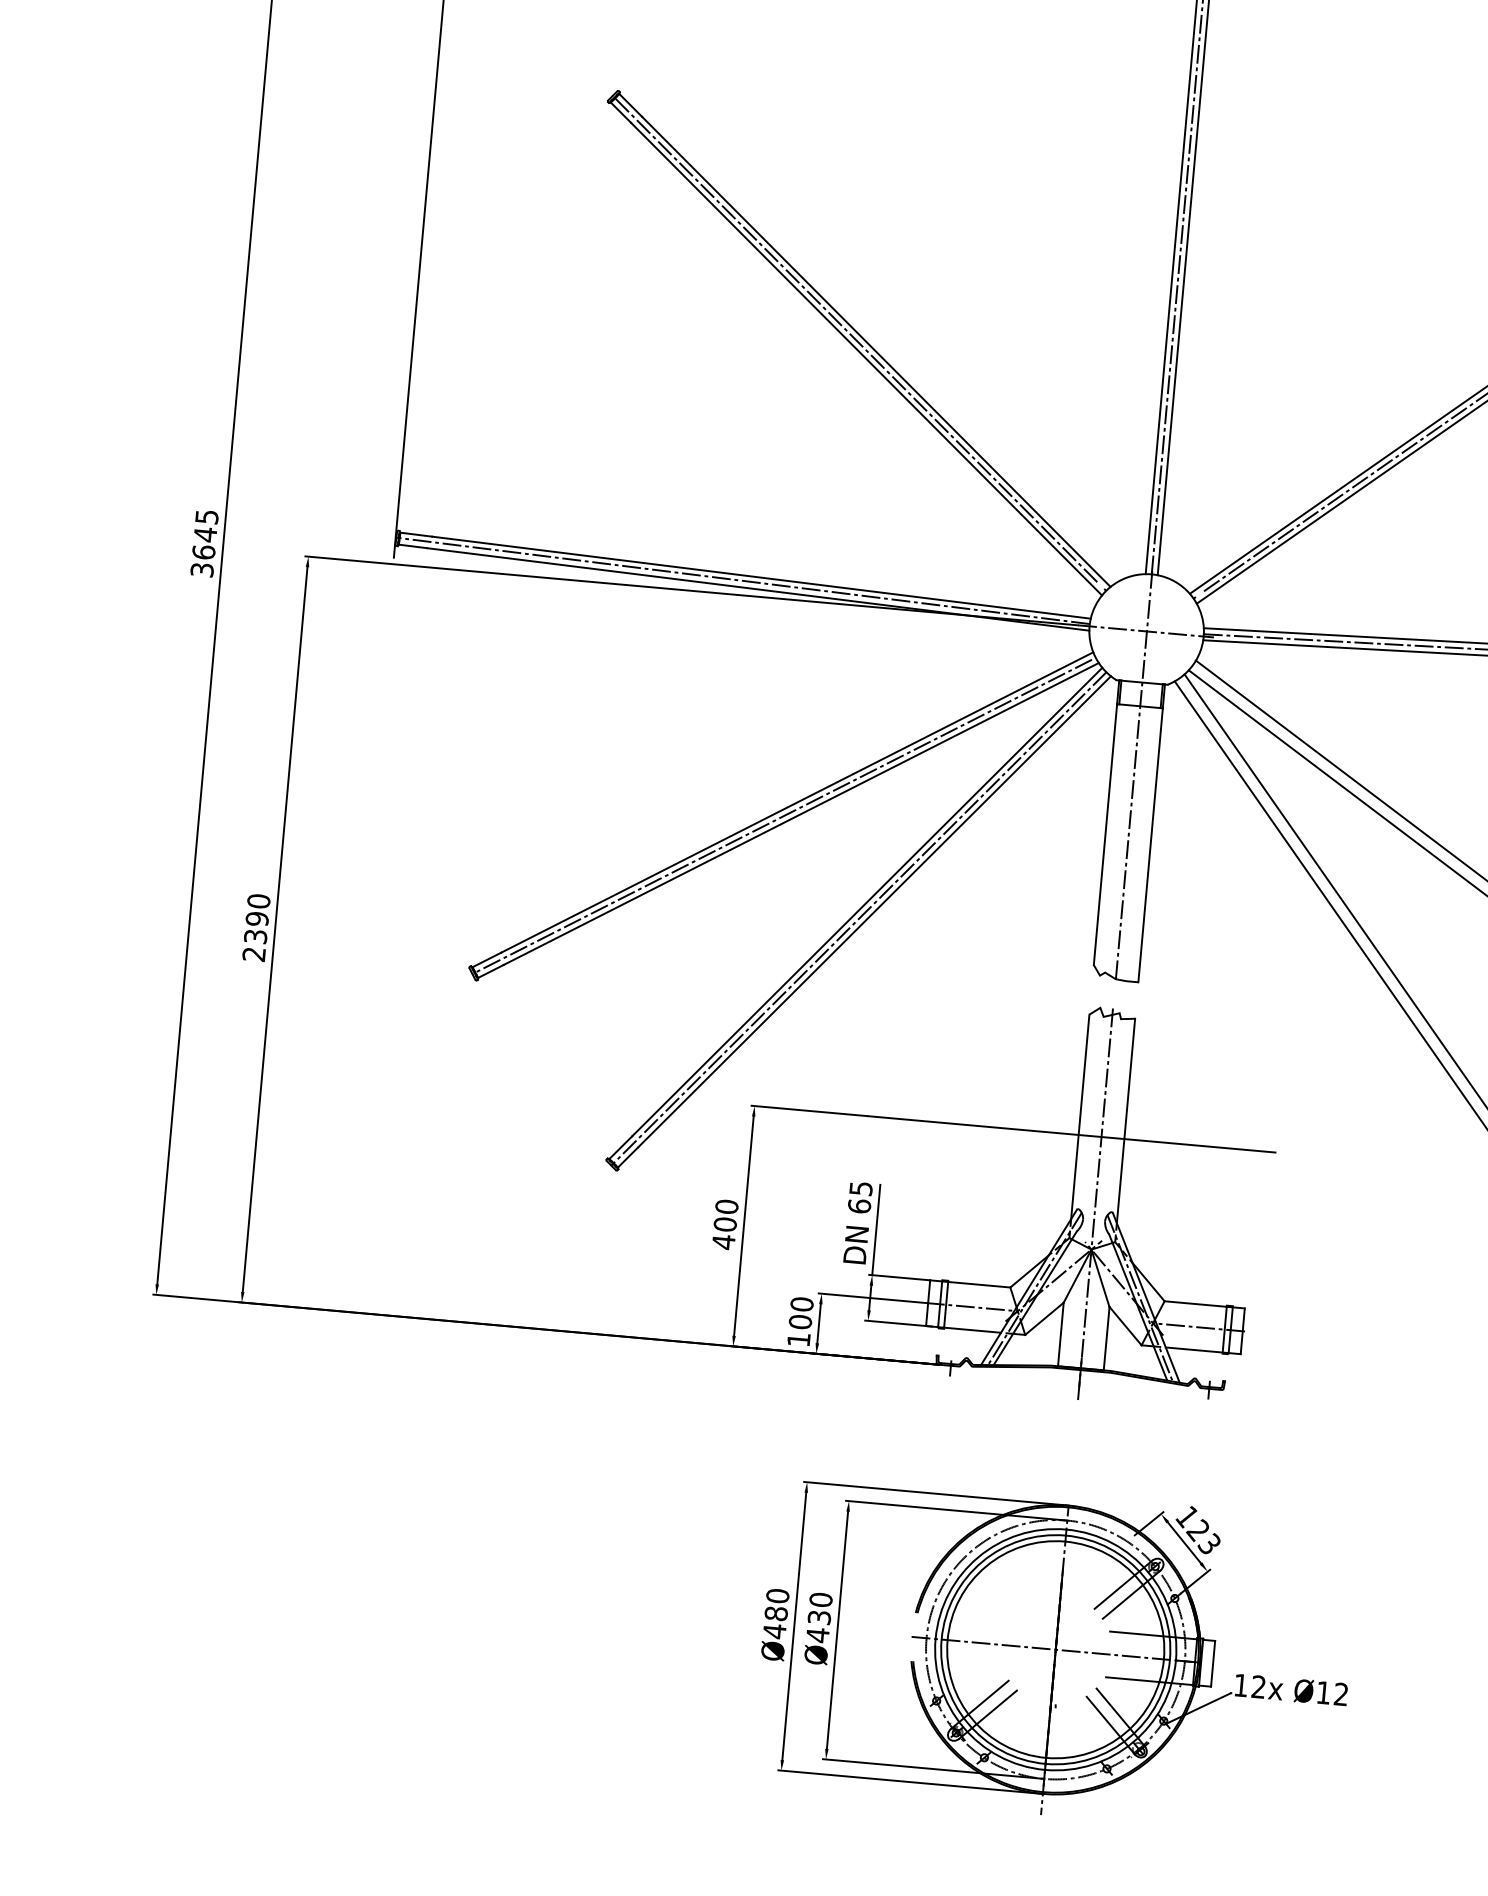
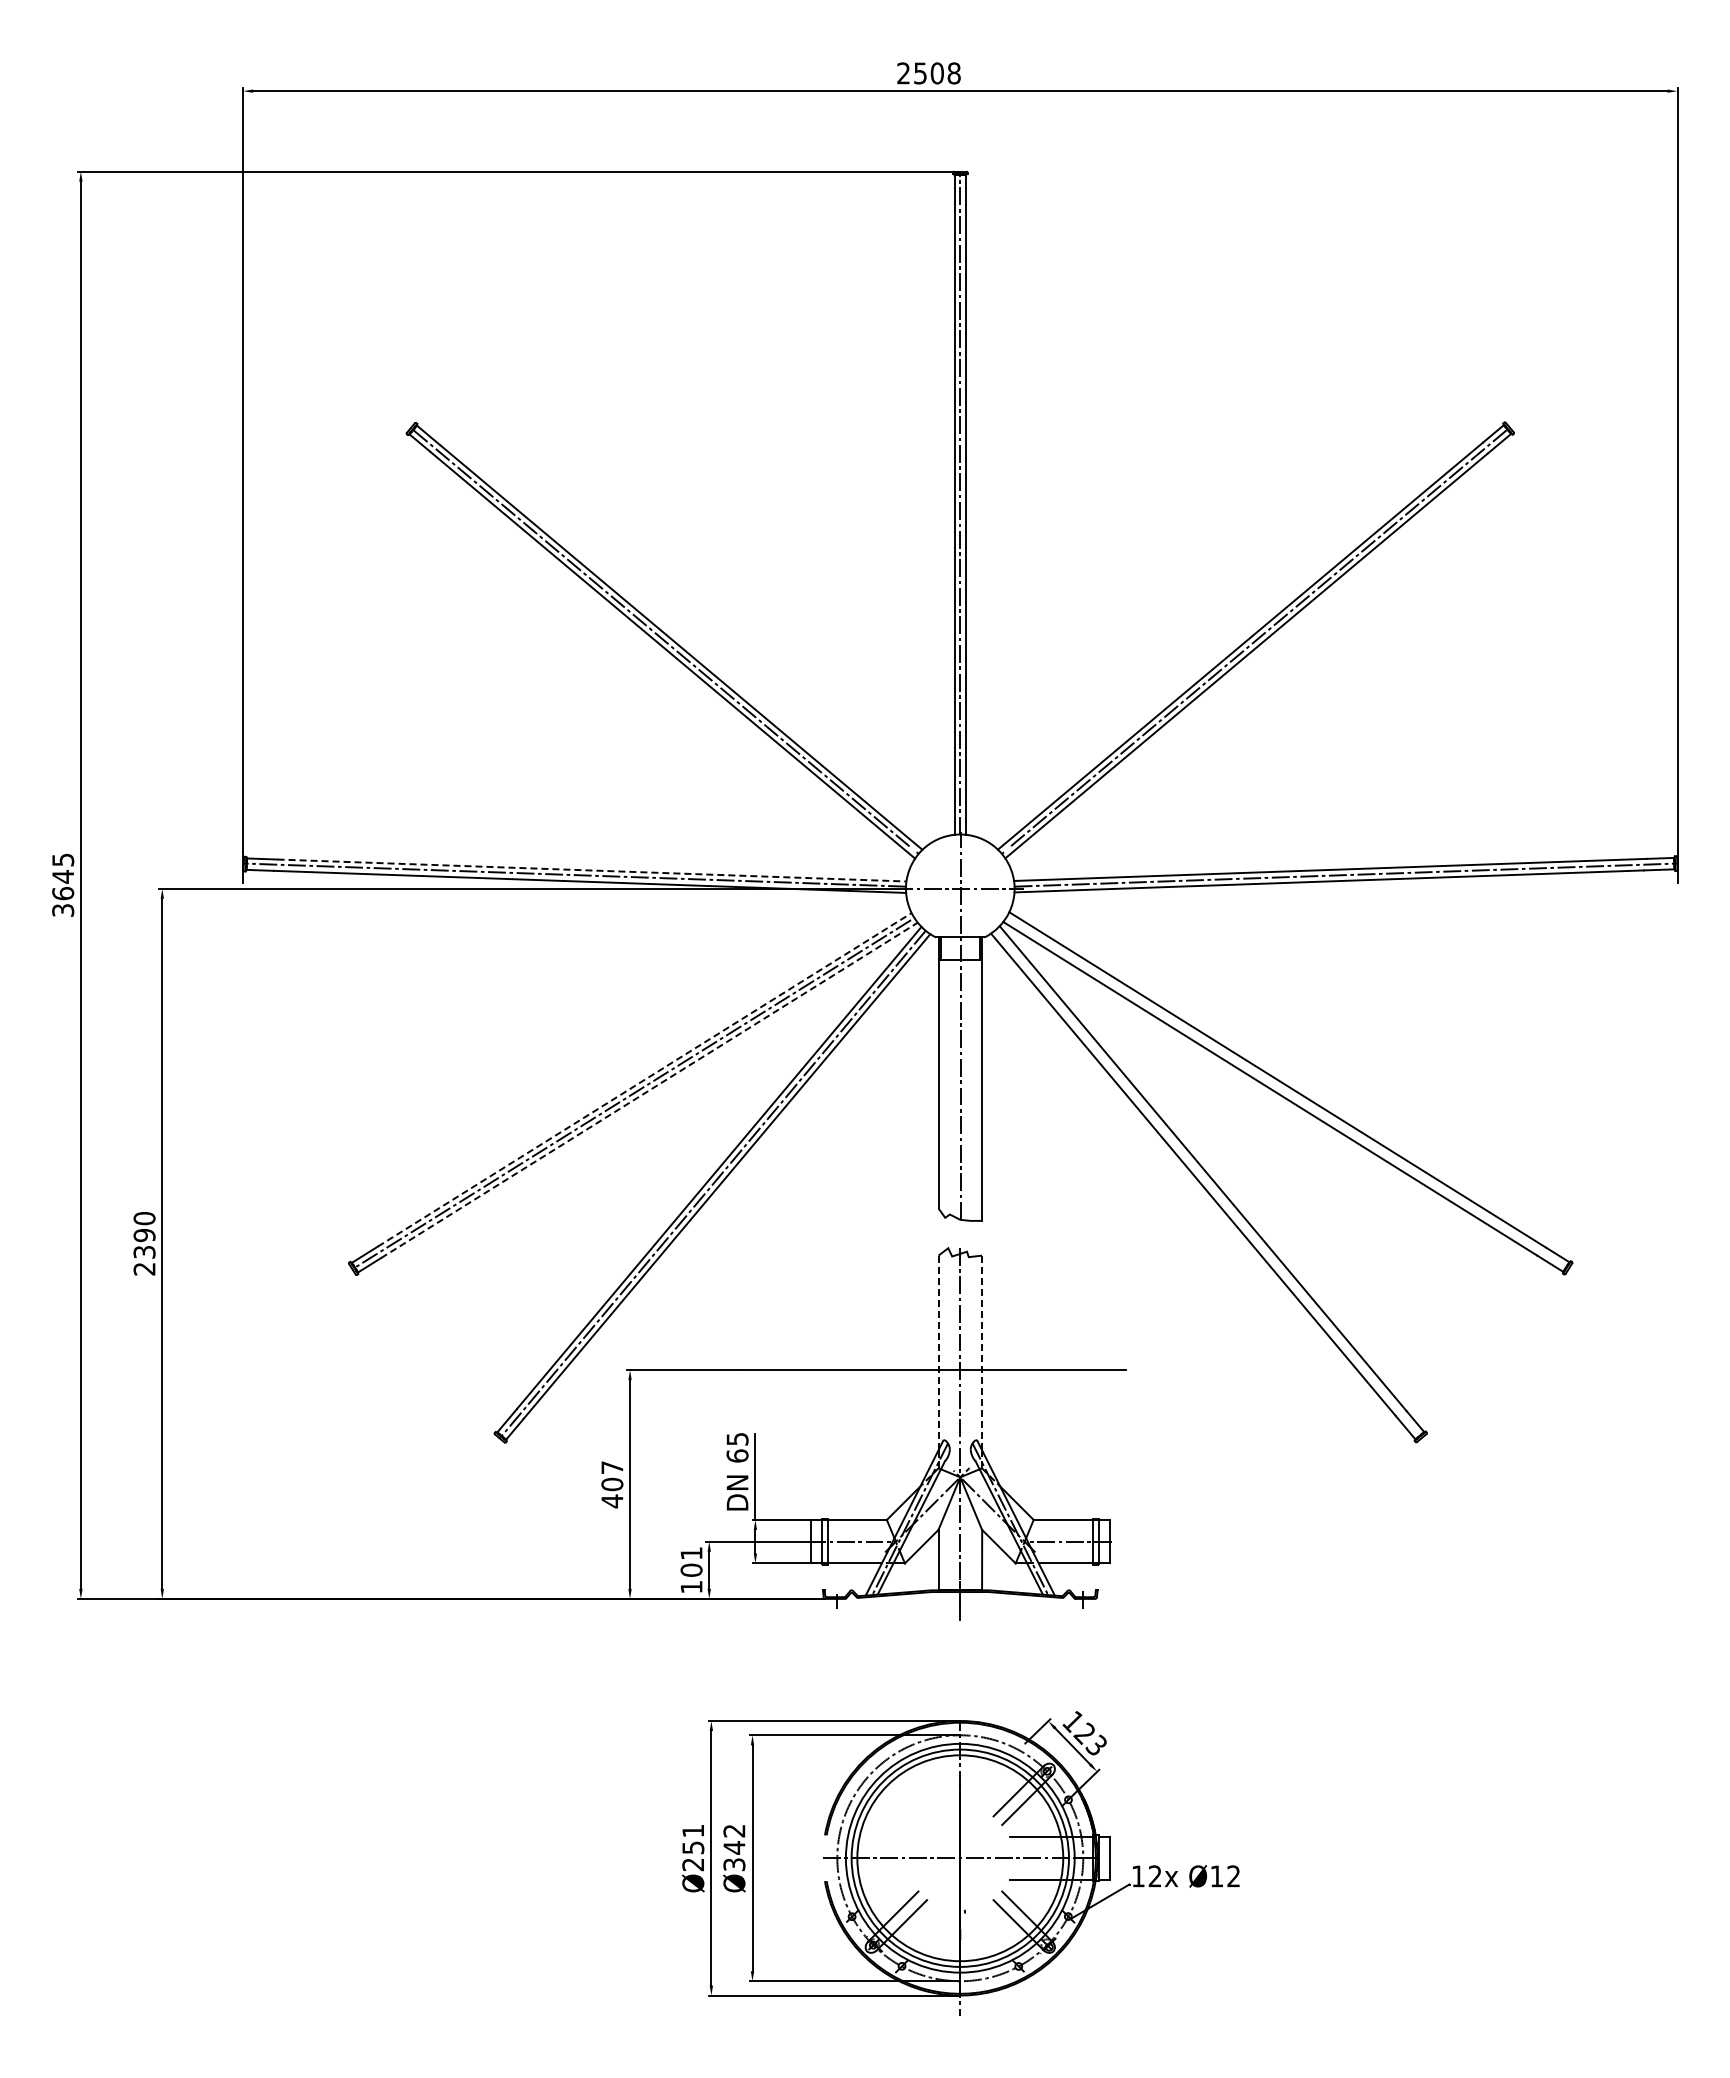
line: (762, 577) -> (592, 870), solid -> dashed
line: (797, 802) -> (644, 1079), solid -> dashed
line: (801, 814) -> (649, 1090), solid -> dashed
line: (1080, 1116) -> (938, 1352), solid -> dashed
line: (1126, 1121) -> (982, 1353), solid -> dashed
text: (727, 1206) -> (612, 1467), 400 -> 407
text: (801, 1304) -> (691, 1553), 100 -> 101
text: (776, 1613) -> (693, 1847), Ø480 -> Ø251
text: (819, 1617) -> (734, 1847), Ø430 -> Ø342

